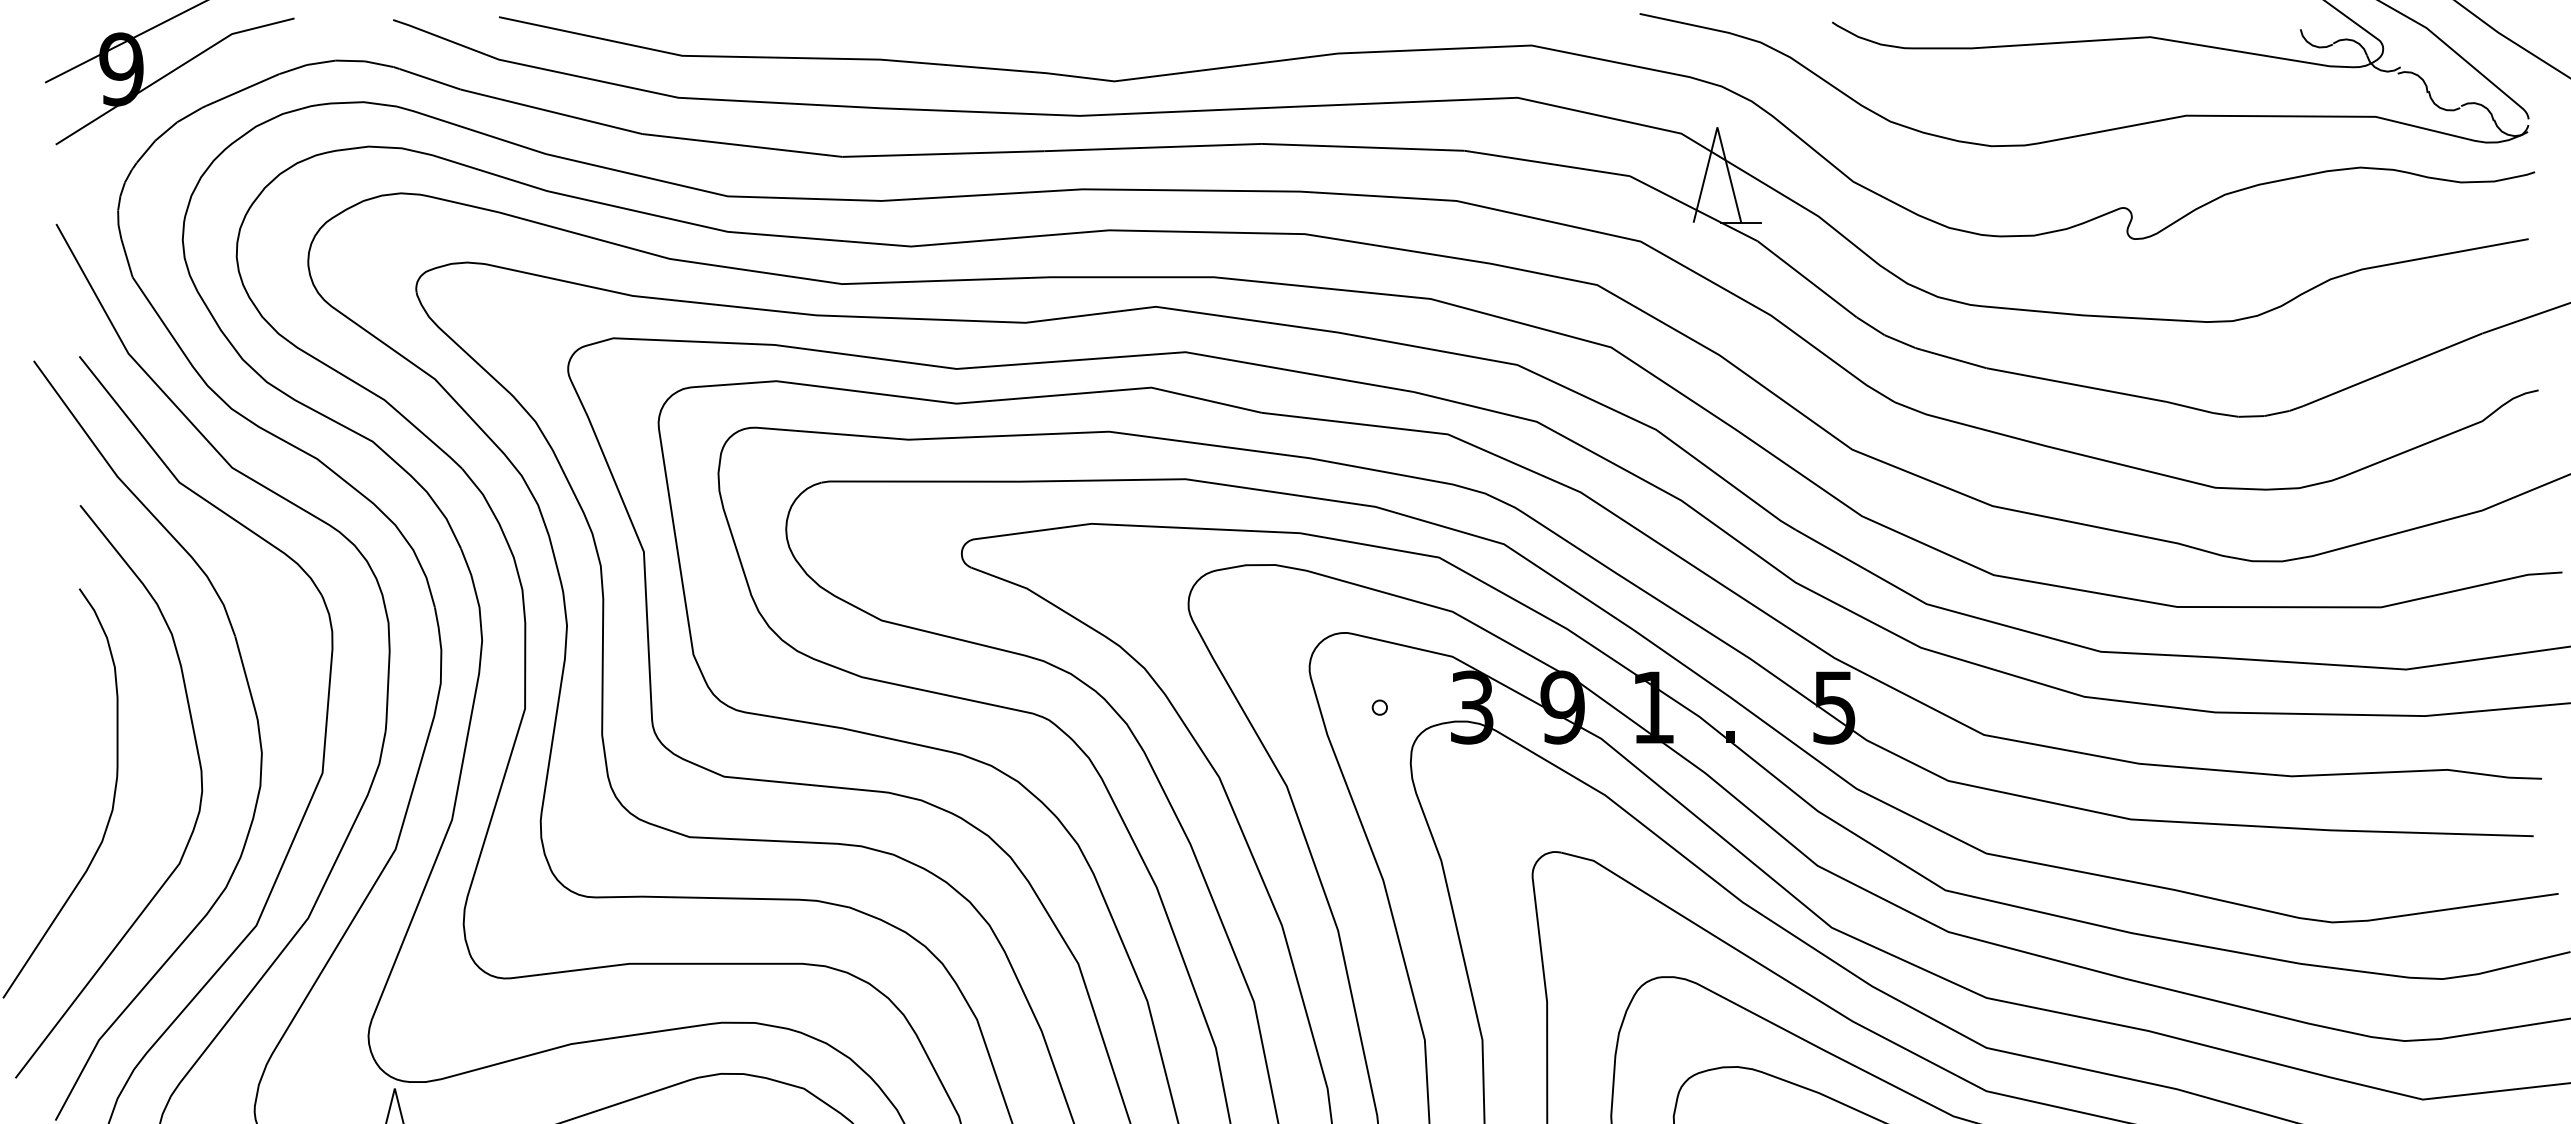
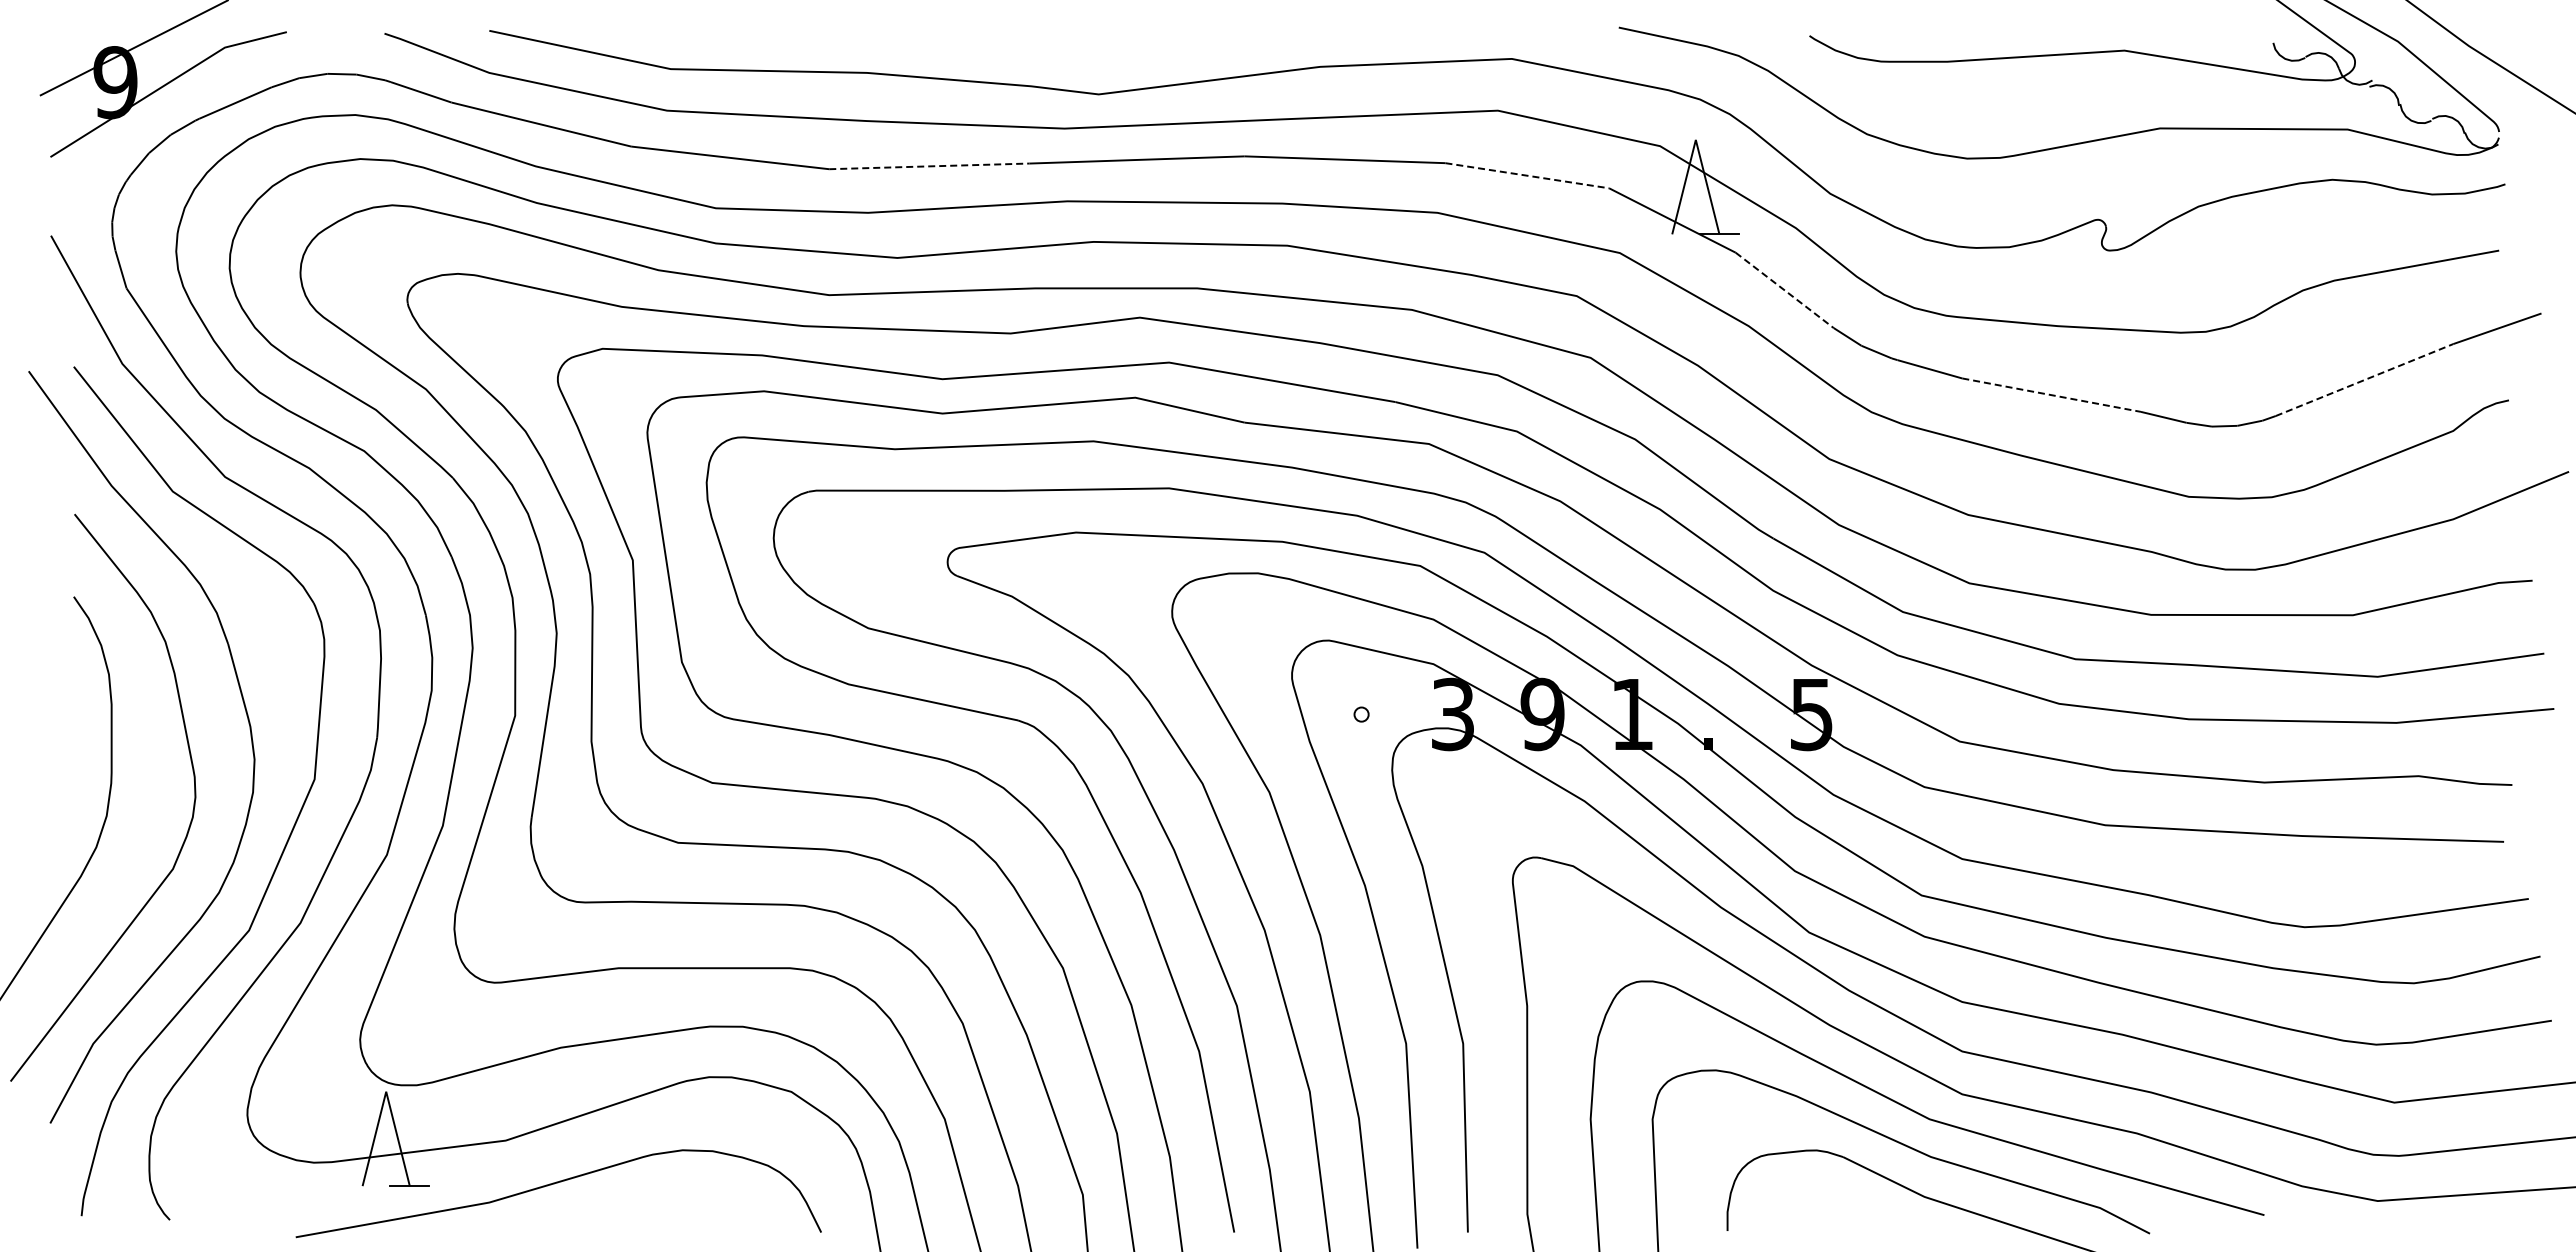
line: (943, 154) -> (929, 166), solid -> dashed
line: (1547, 163) -> (1527, 175), solid -> dashed
line: (1806, 279) -> (1784, 290), solid -> dashed
line: (2392, 370) -> (2364, 380), solid -> dashed
line: (2076, 385) -> (2051, 395), solid -> dashed

